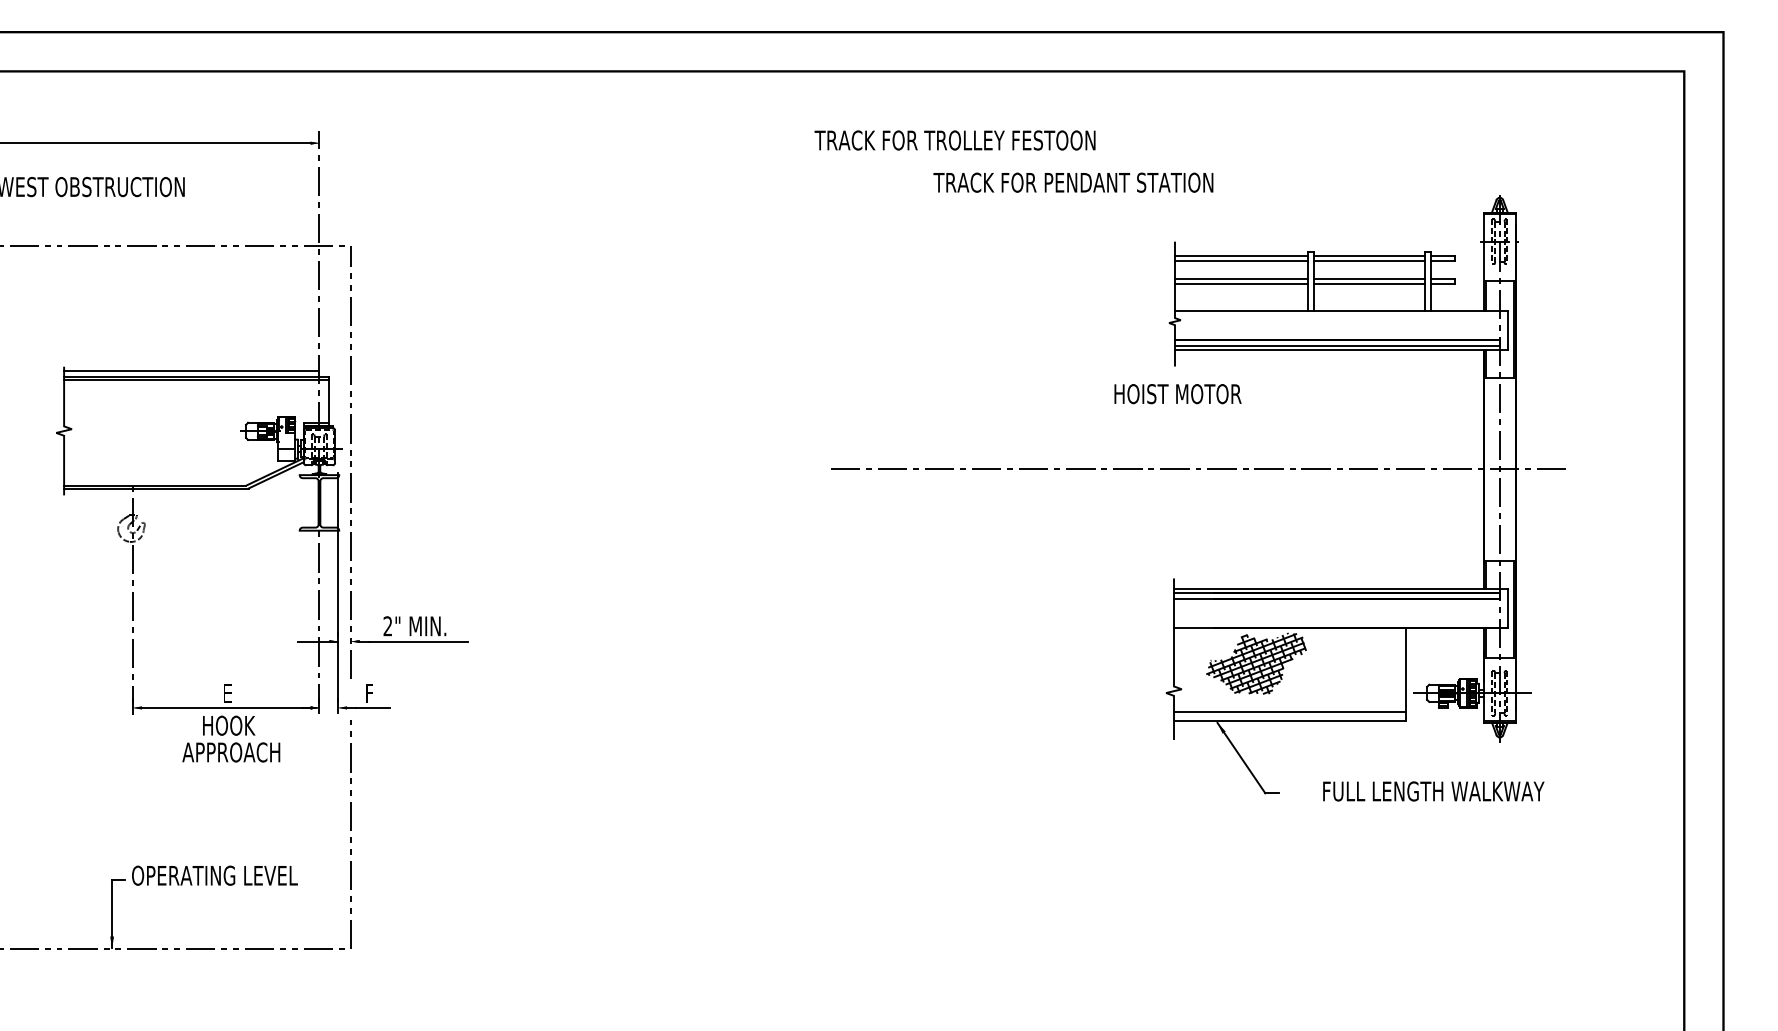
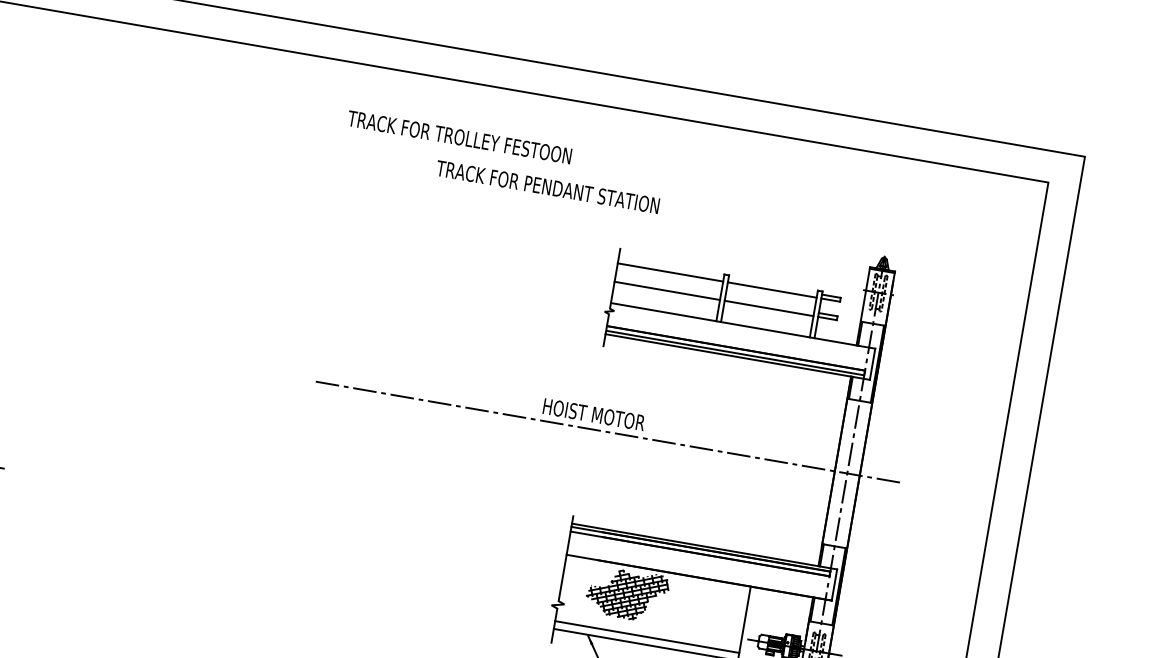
line: (1240, 256) -> (670, 268), removed
line: (1369, 256) -> (772, 286), removed
line: (1240, 279) -> (667, 286), removed
line: (1369, 279) -> (769, 304), removed
text: (1177, 394) -> (593, 414), moved

